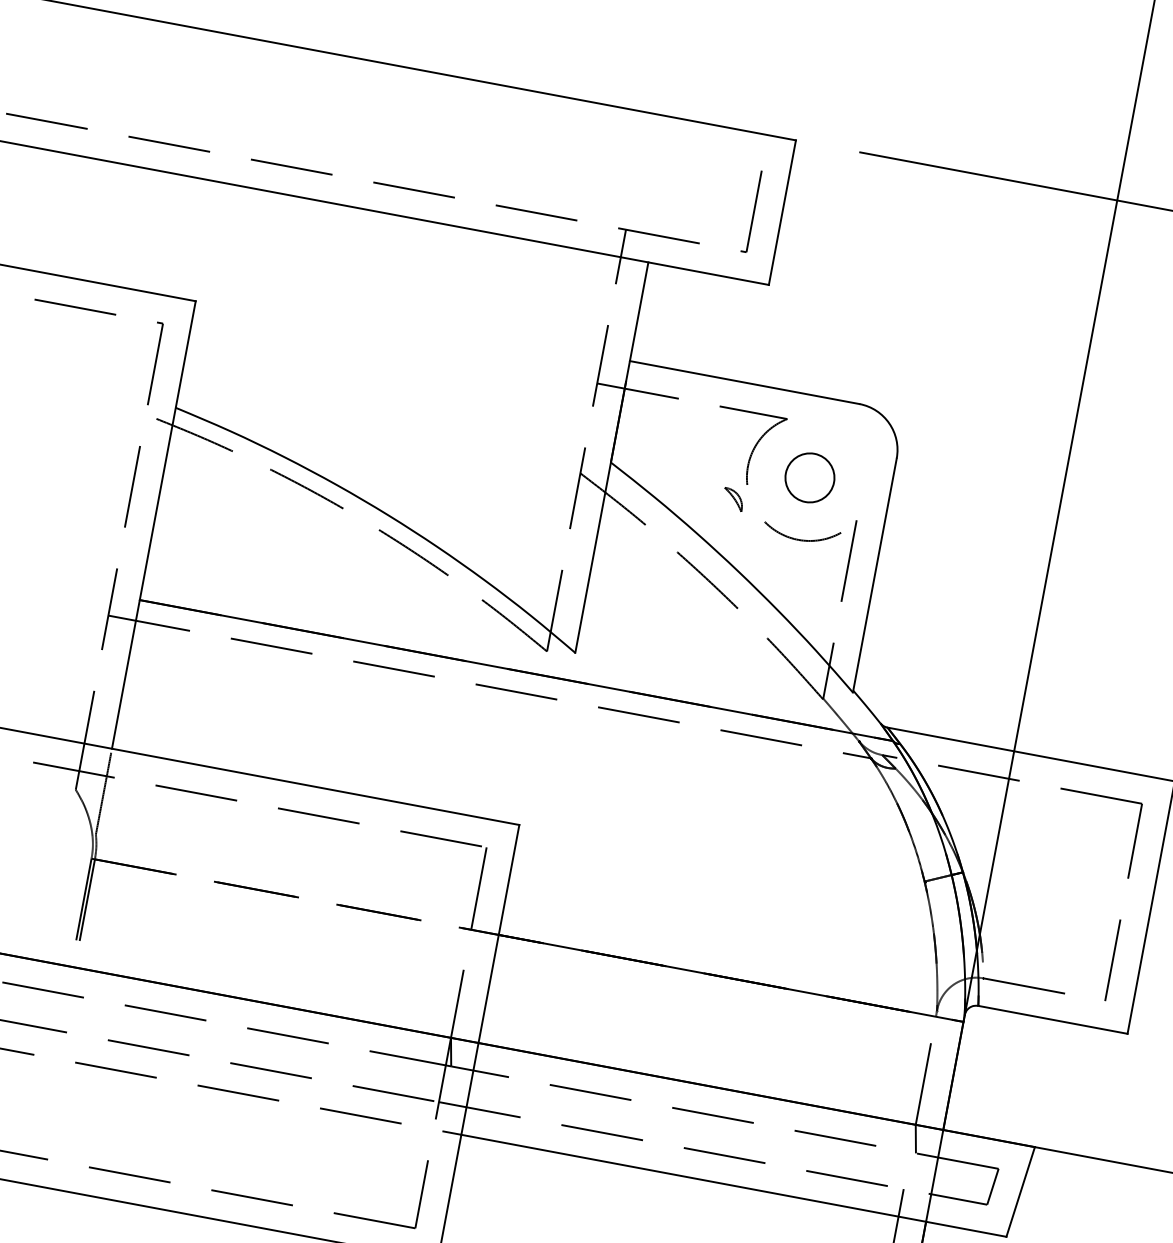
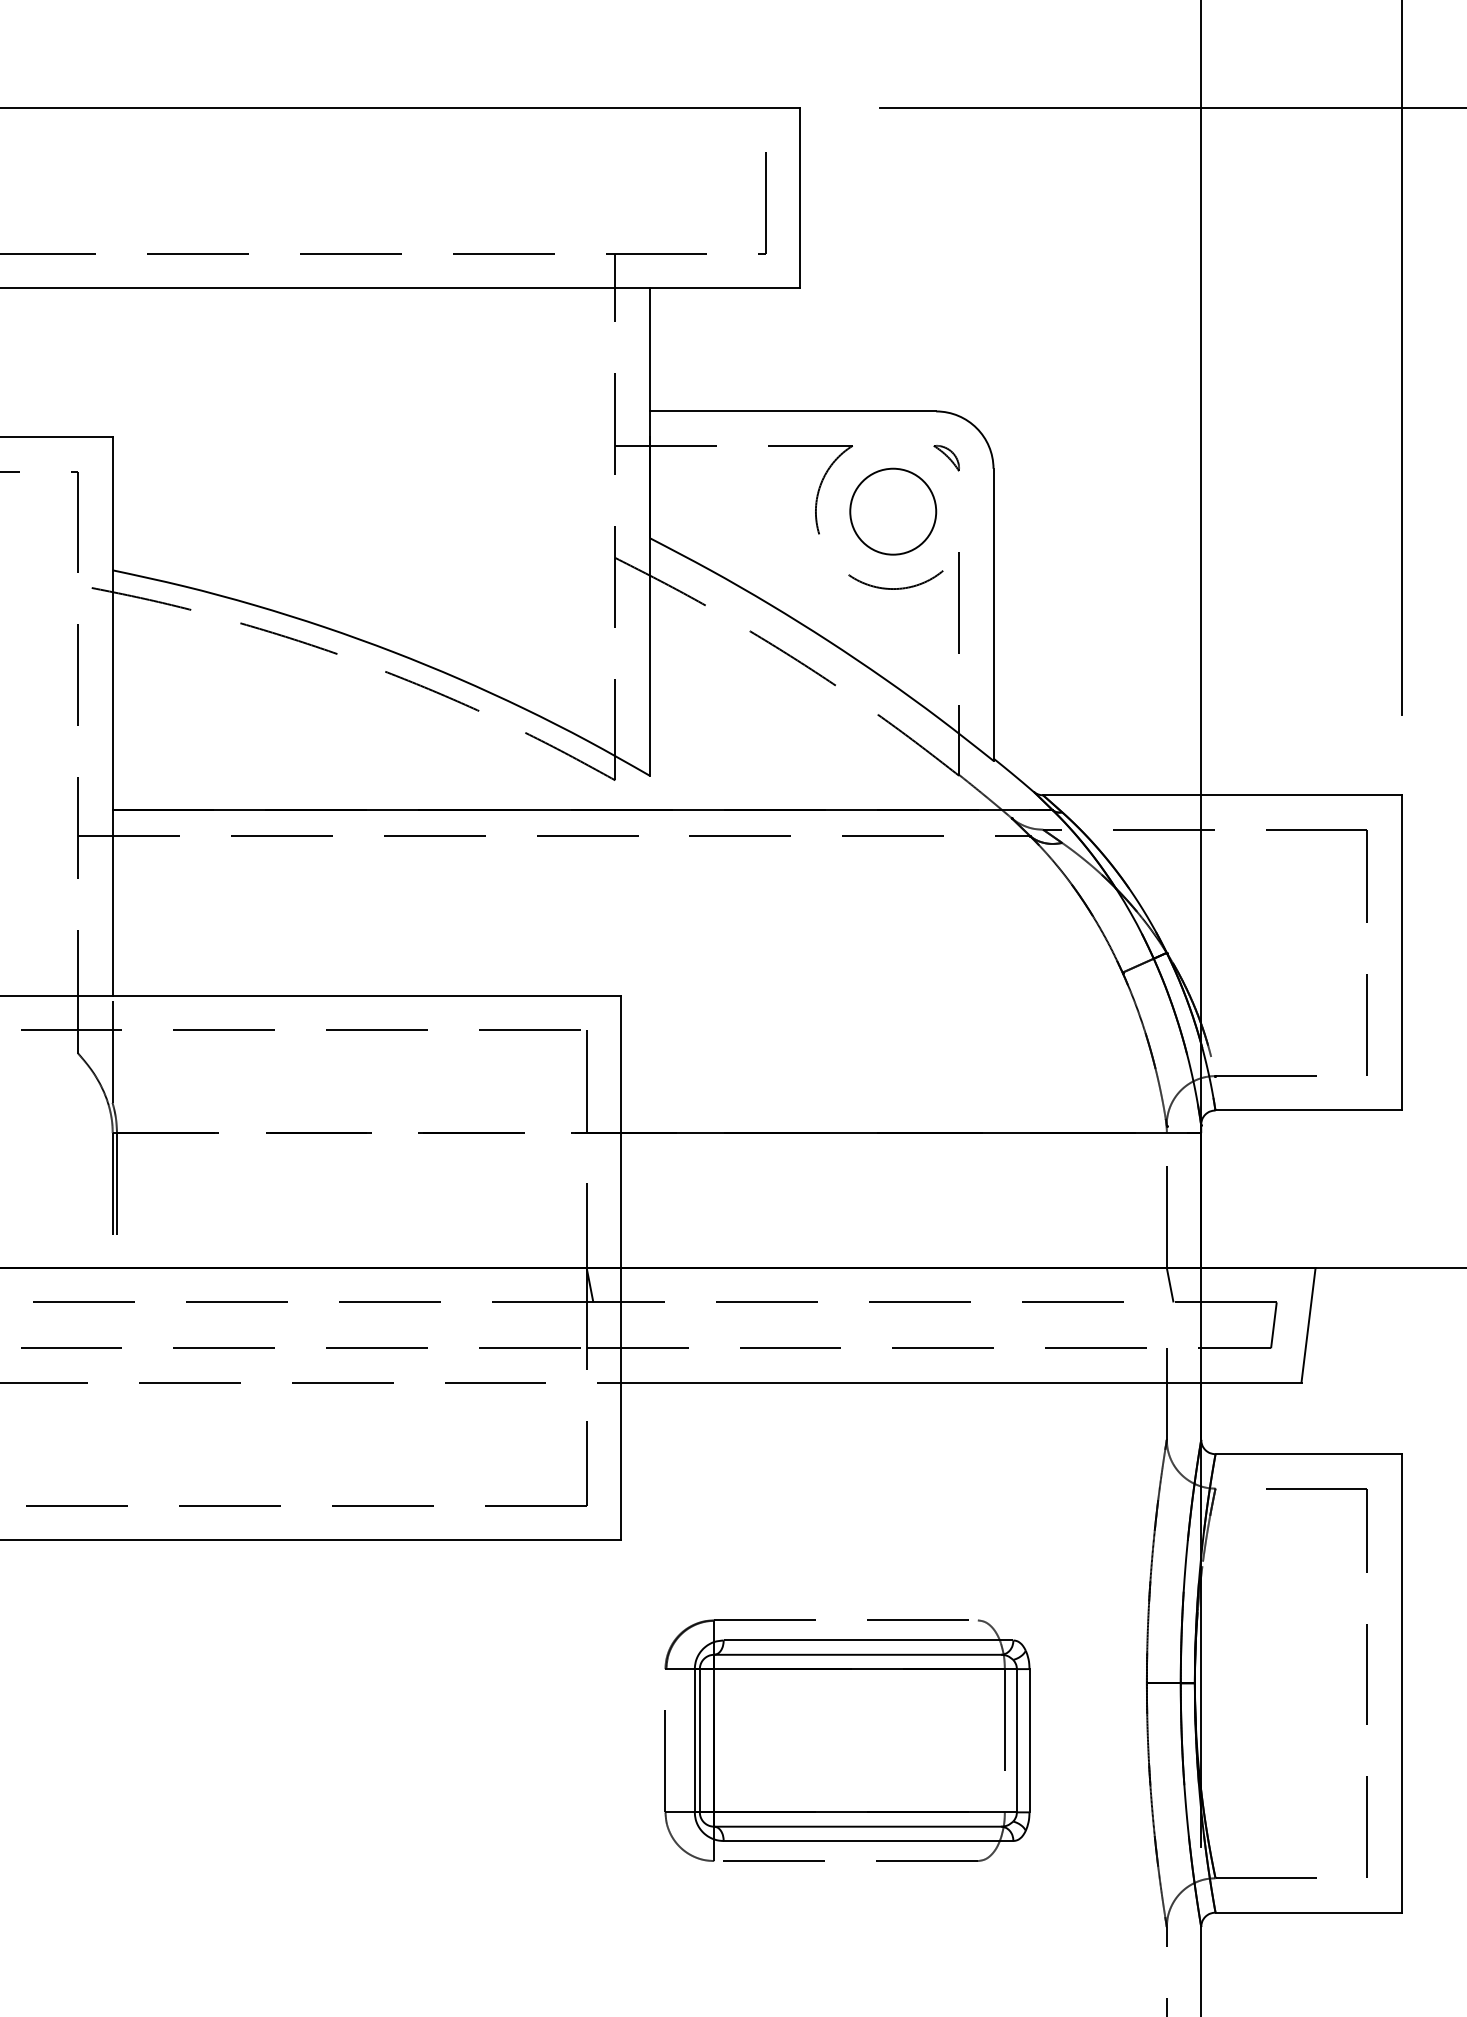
circle: (810, 477) -> (893, 511), size x1.43
part: (733, 499) -> (946, 458), moved

